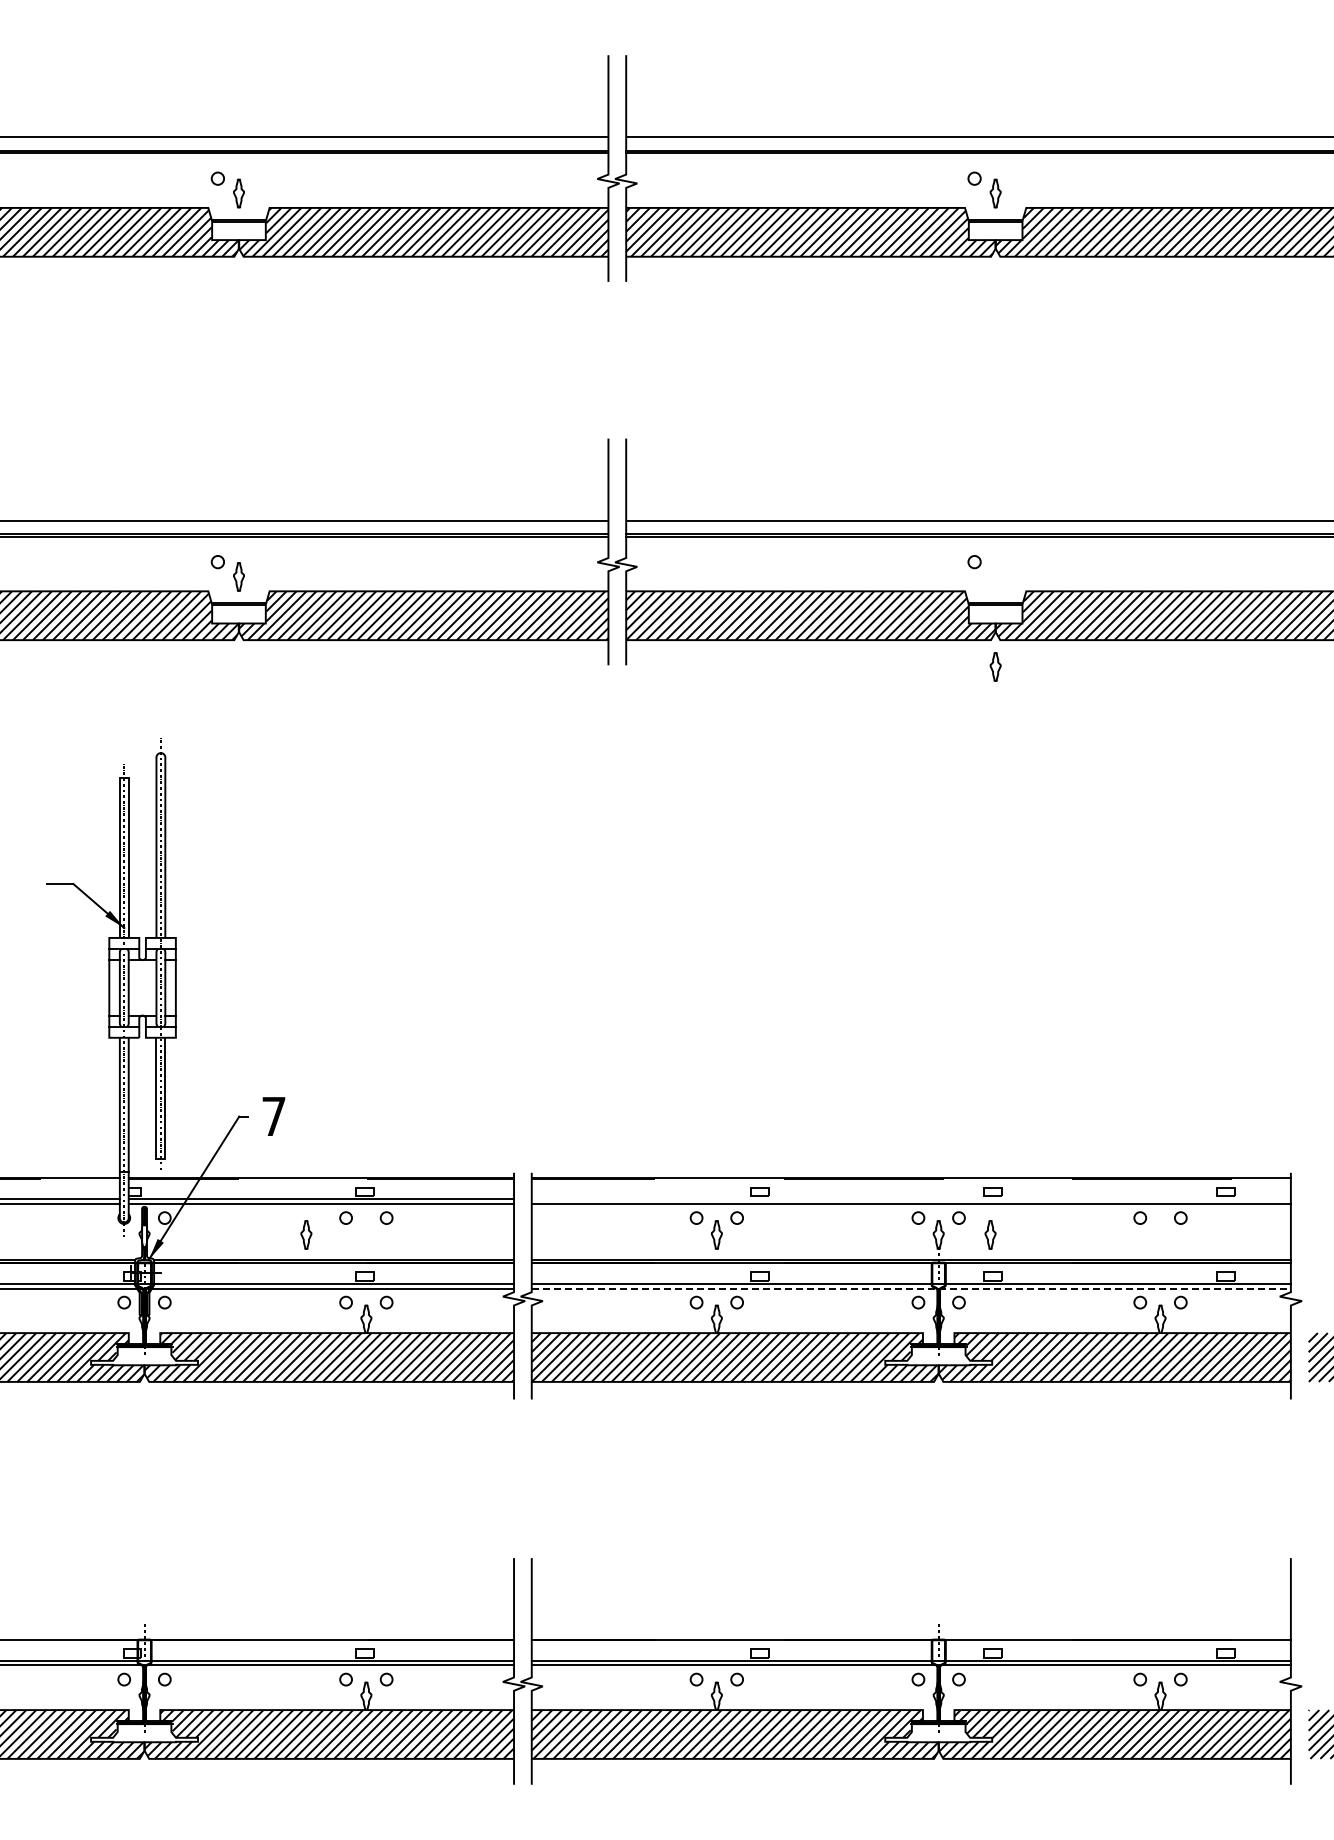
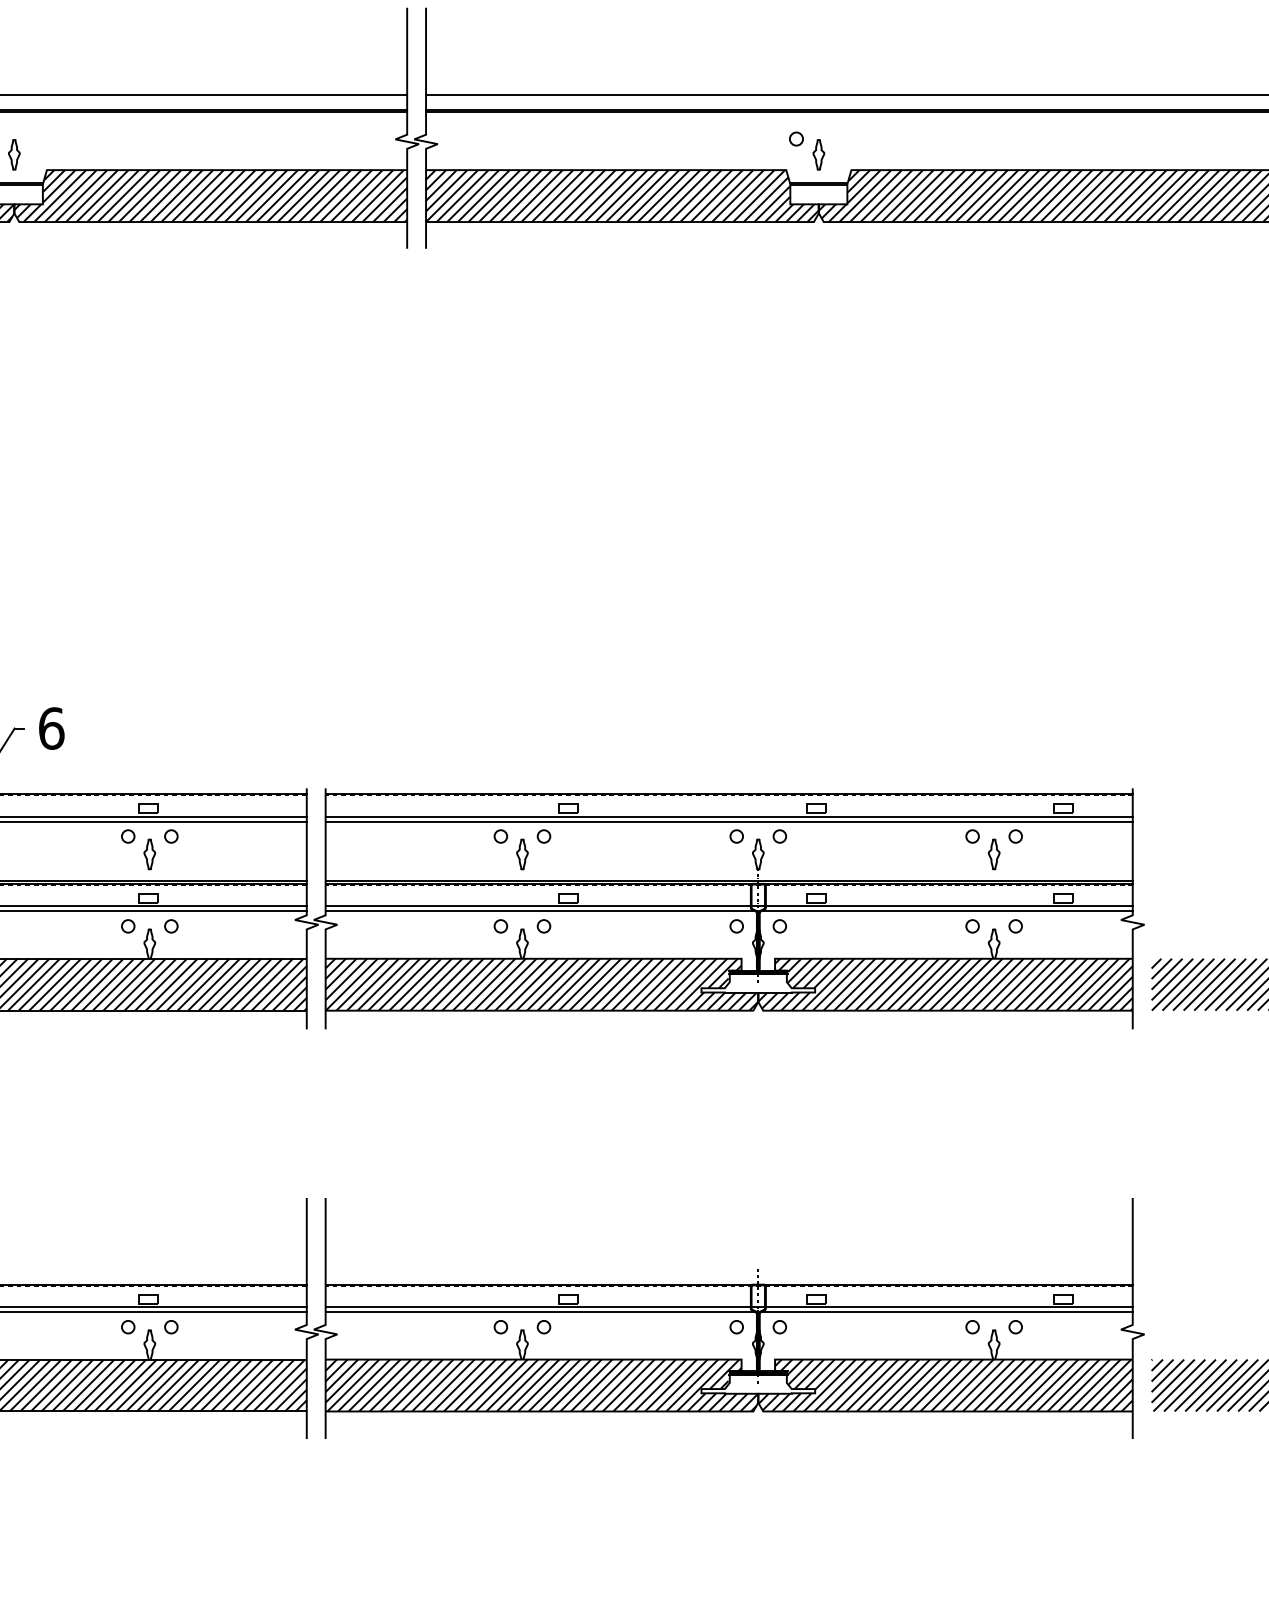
part: (995, 666) -> (818, 154), moved
text: (274, 1116) -> (52, 728), 7 -> 6
line: (910, 1199) -> (728, 816), added
part: (306, 1234) -> (149, 853), moved
part: (990, 1234) -> (994, 853), moved
line: (911, 1288) -> (729, 911), dashed -> solid

